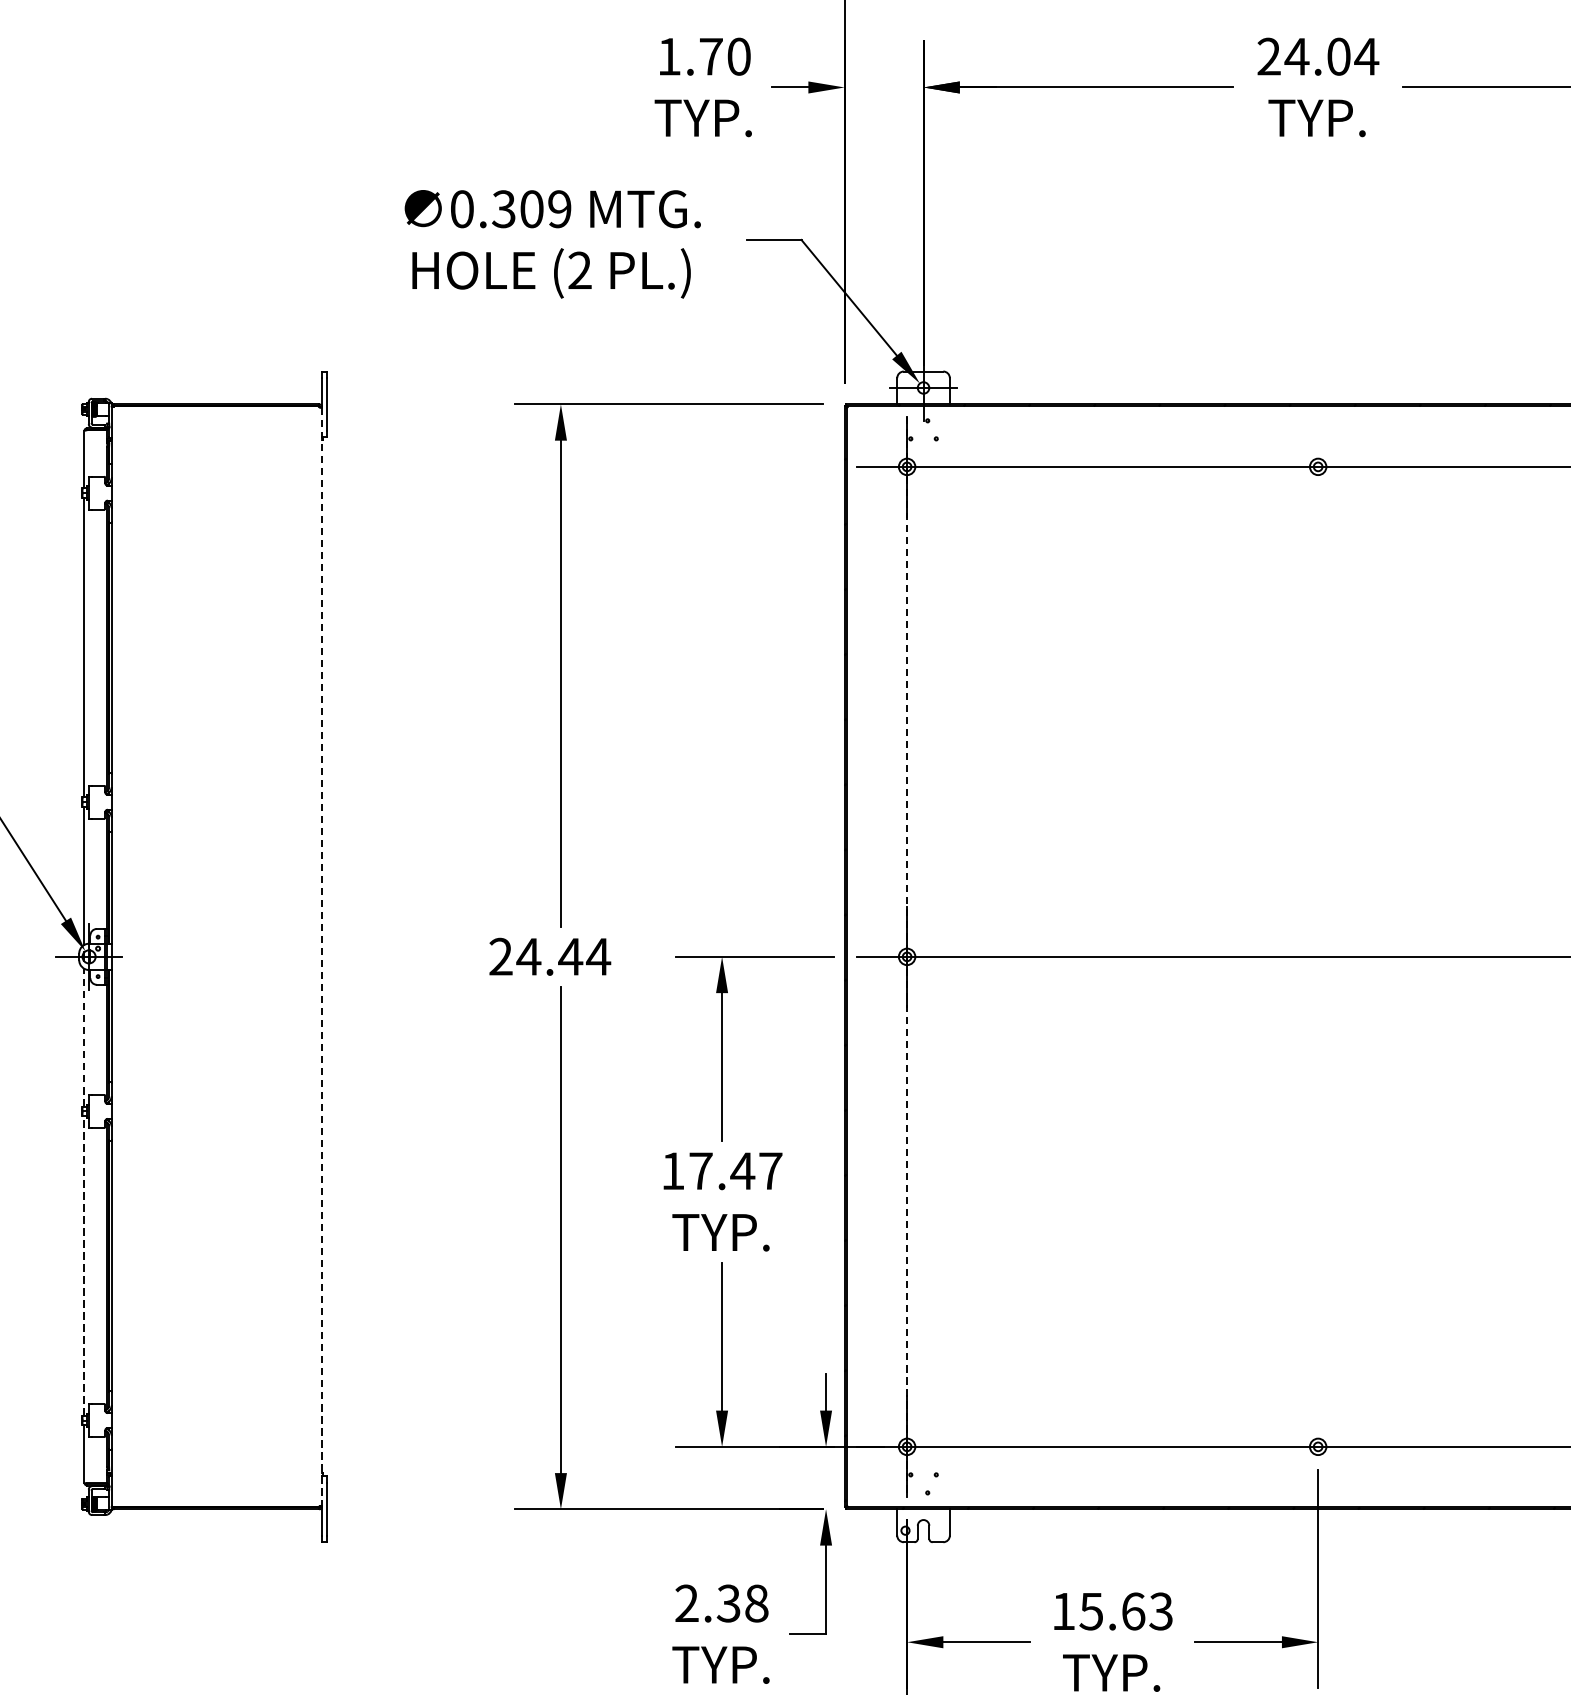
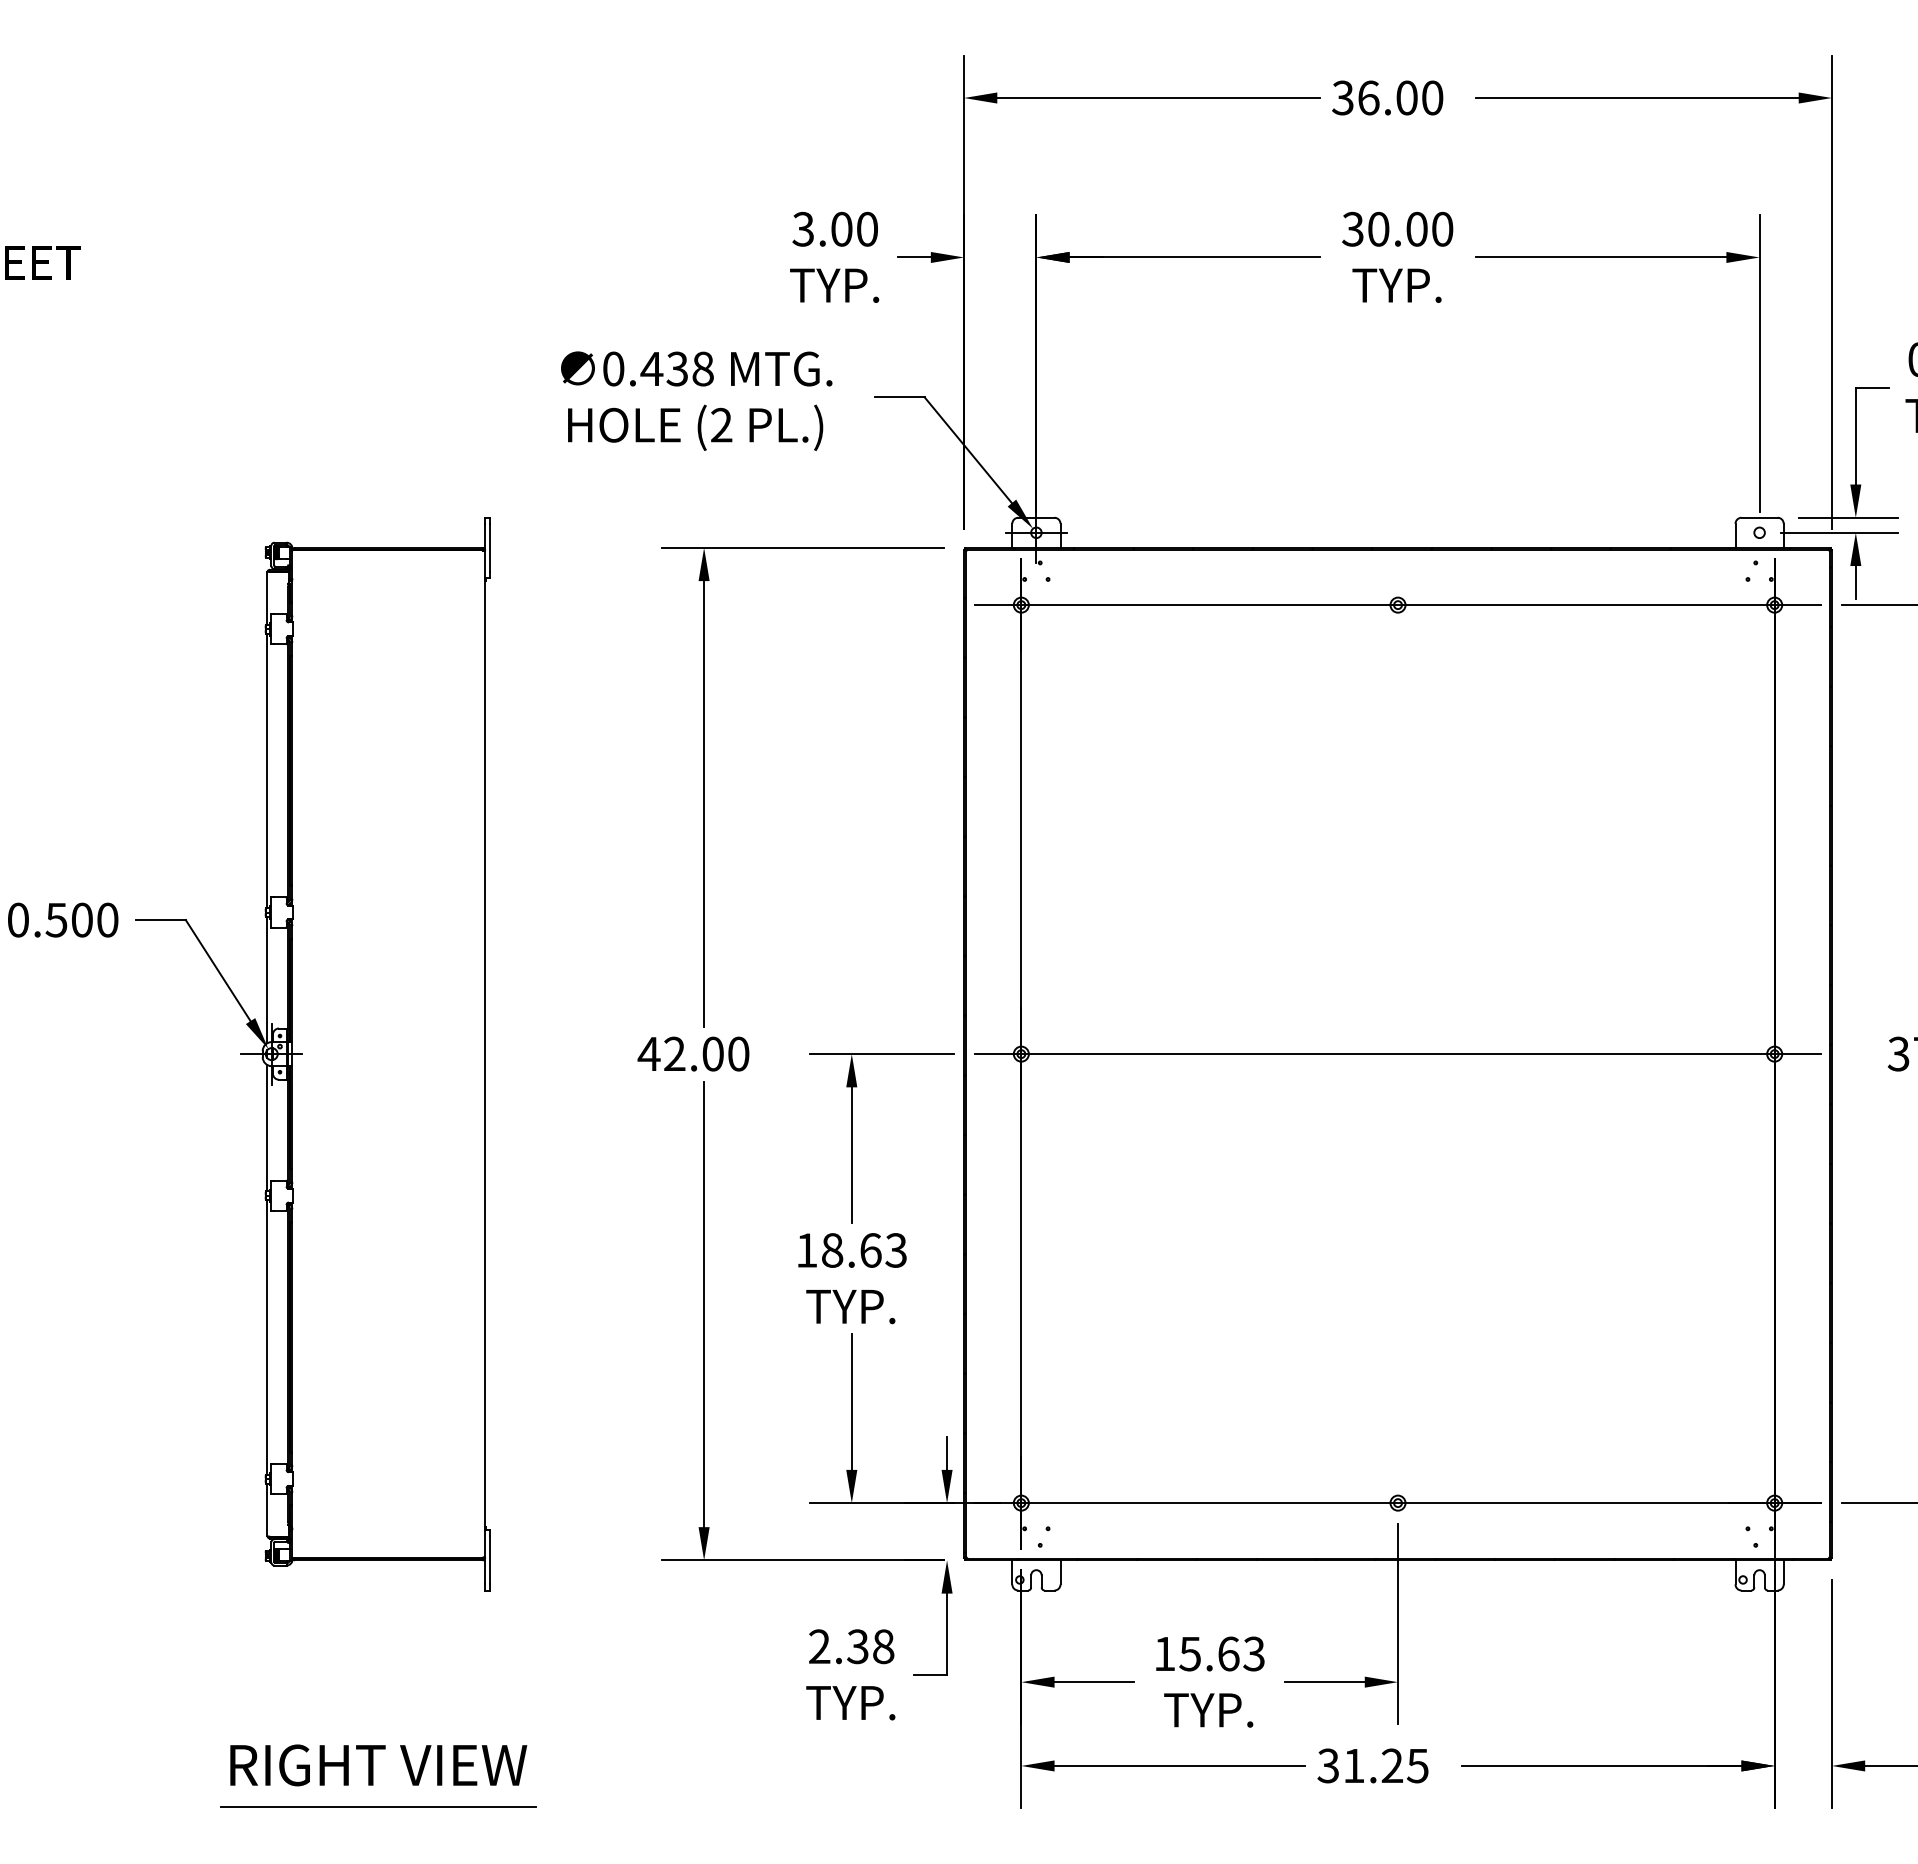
text: (690, 55) -> (822, 228), 1.70 -> 3.00
text: (1318, 55) -> (1398, 228), 24.04 -> 30.00
text: (530, 208) -> (676, 368), 0.309 -> 0.438
text: (549, 956) -> (693, 1053), 24.44 -> 42.00
line: (322, 957) -> (485, 1054), dashed -> solid
line: (907, 957) -> (1021, 1054), dashed -> solid
line: (84, 1036) -> (267, 1127), dashed -> solid
text: (735, 1171) -> (864, 1250), 17.47 -> 18.63
line: (84, 1265) -> (267, 1336), dashed -> solid

